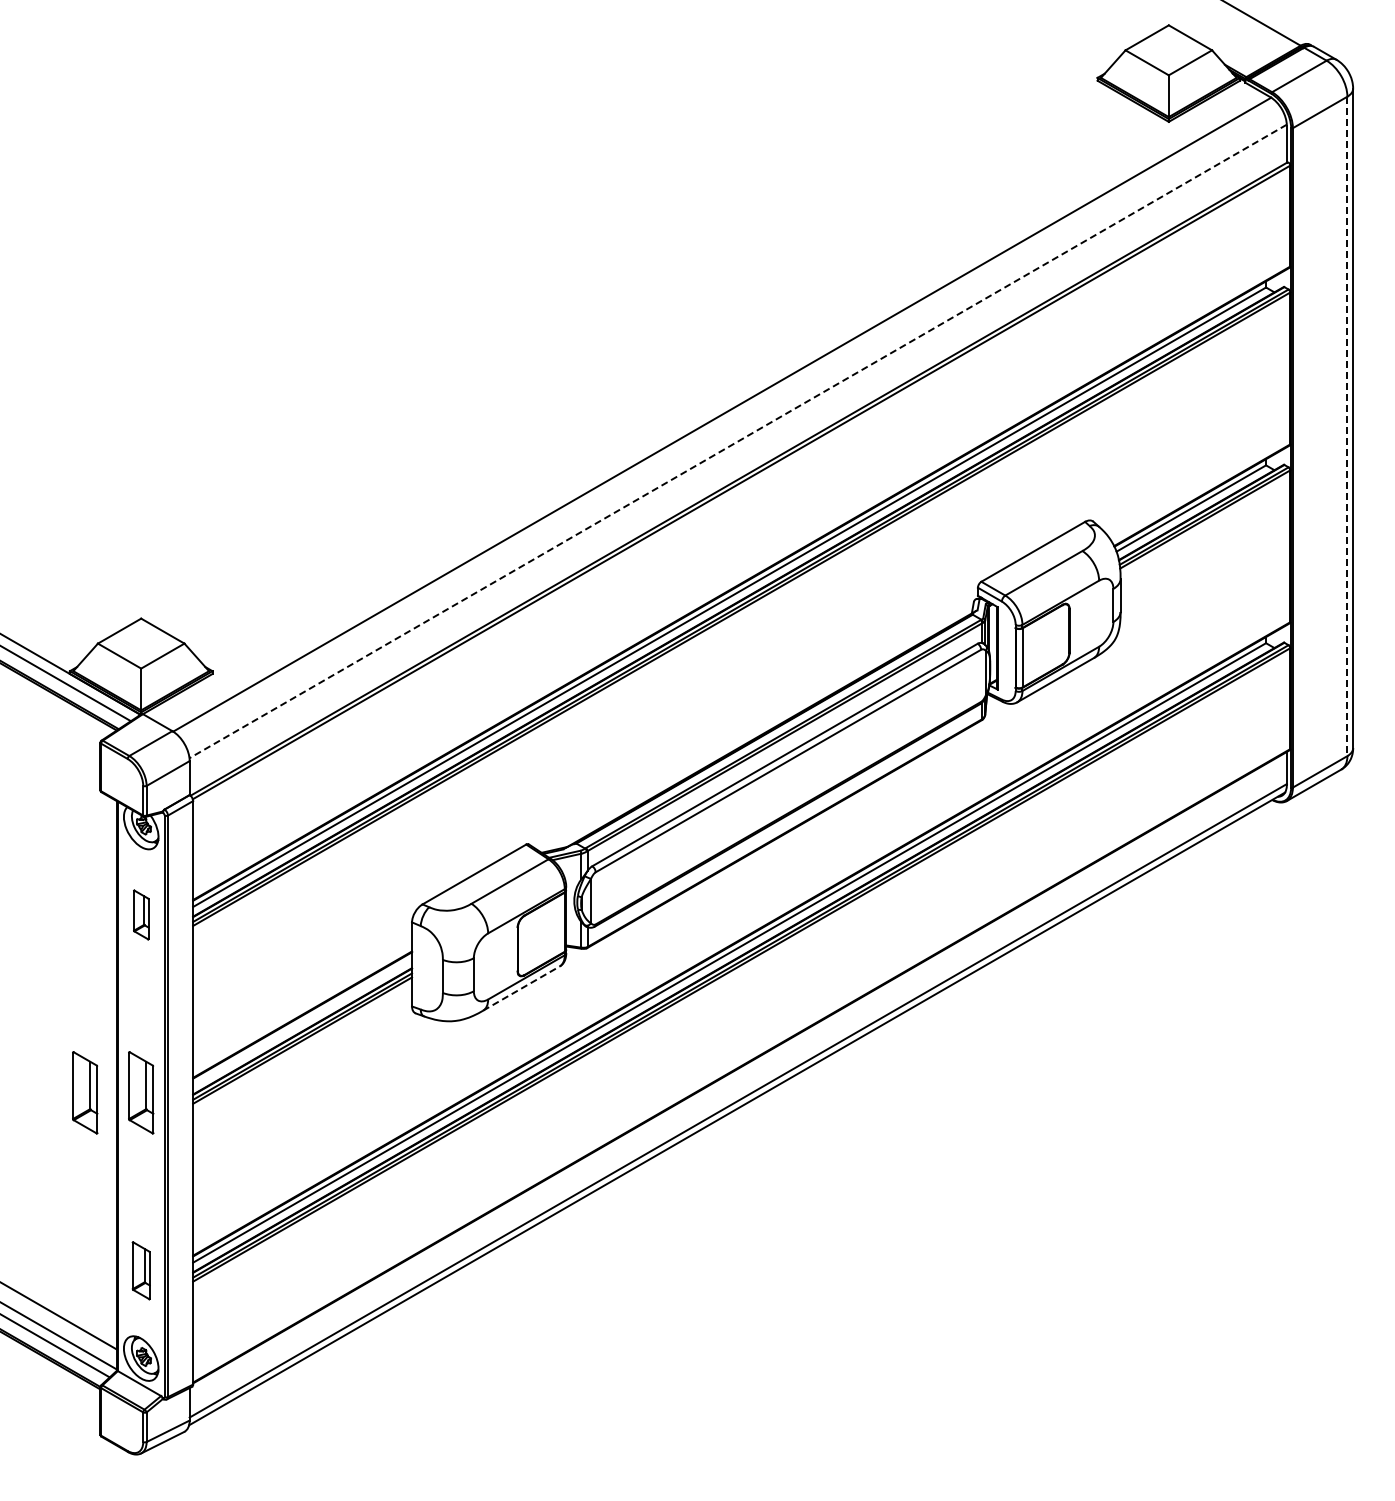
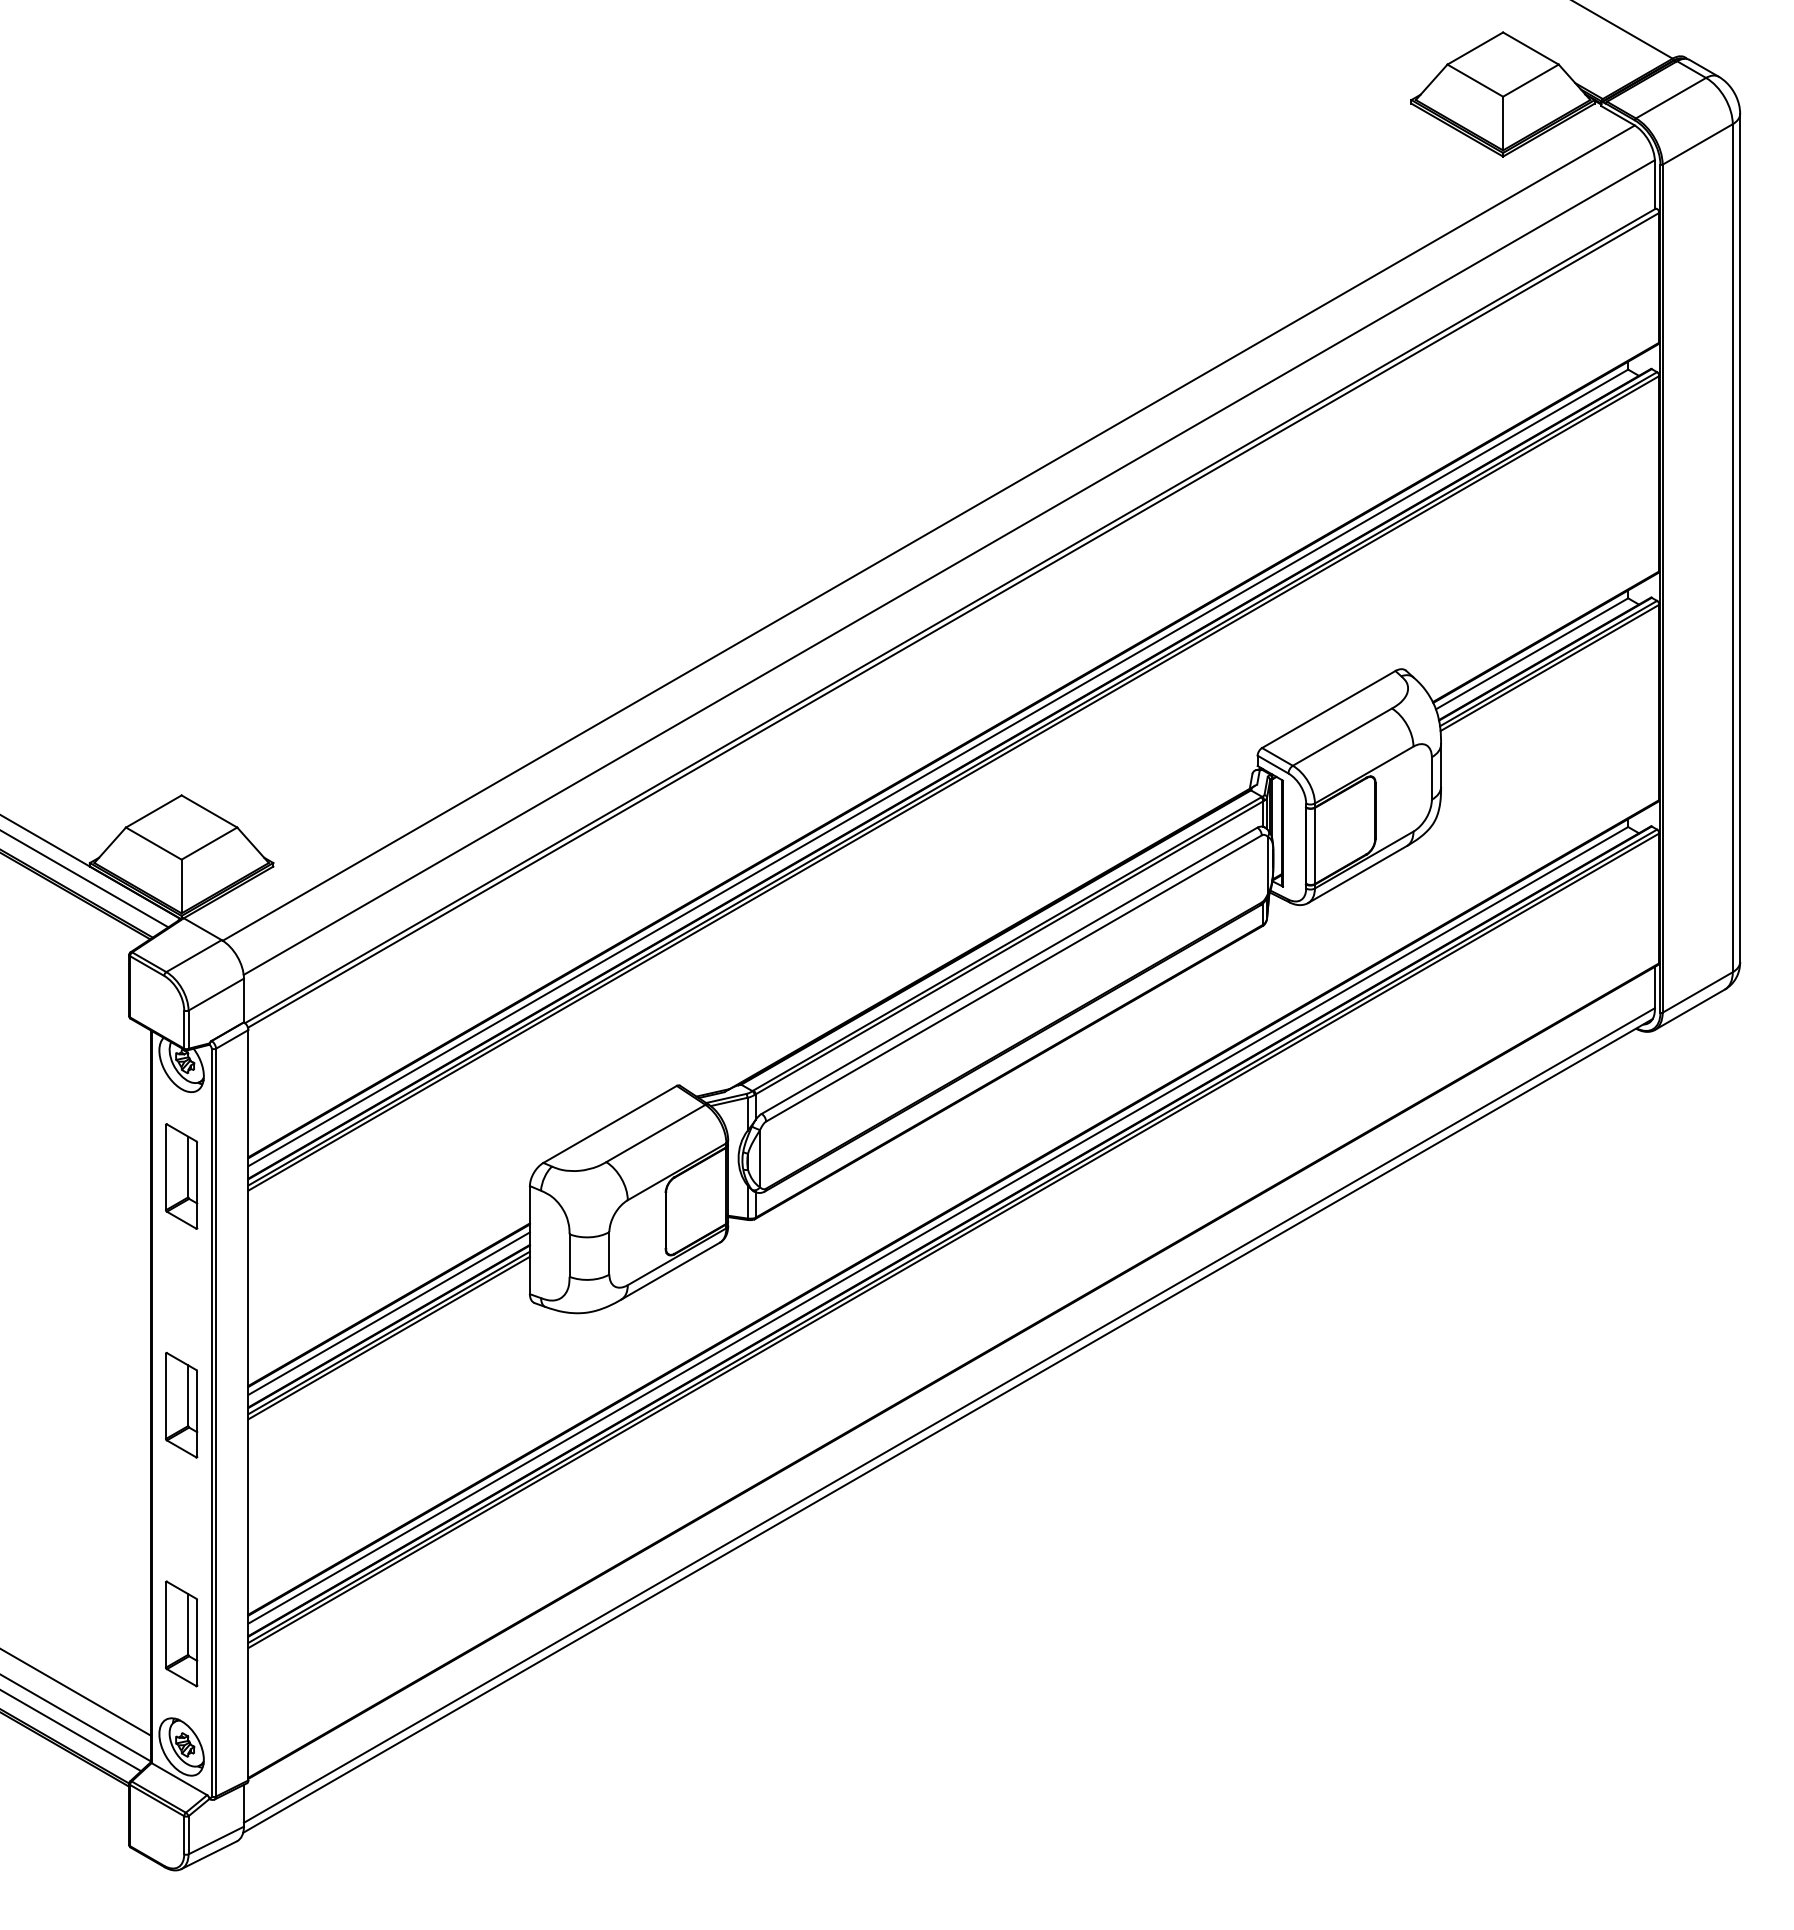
line: (1347, 426) -> (1732, 548), dashed -> solid
line: (738, 441) -> (949, 567), dashed -> solid
part: (141, 914) -> (181, 1175), size x1.67
line: (521, 988) -> (670, 1271), dashed -> solid
line: (302, 1021) -> (389, 1313), added
part: (85, 1092) -> (109, 1404), removed
part: (141, 1270) -> (181, 1633), size x1.43

